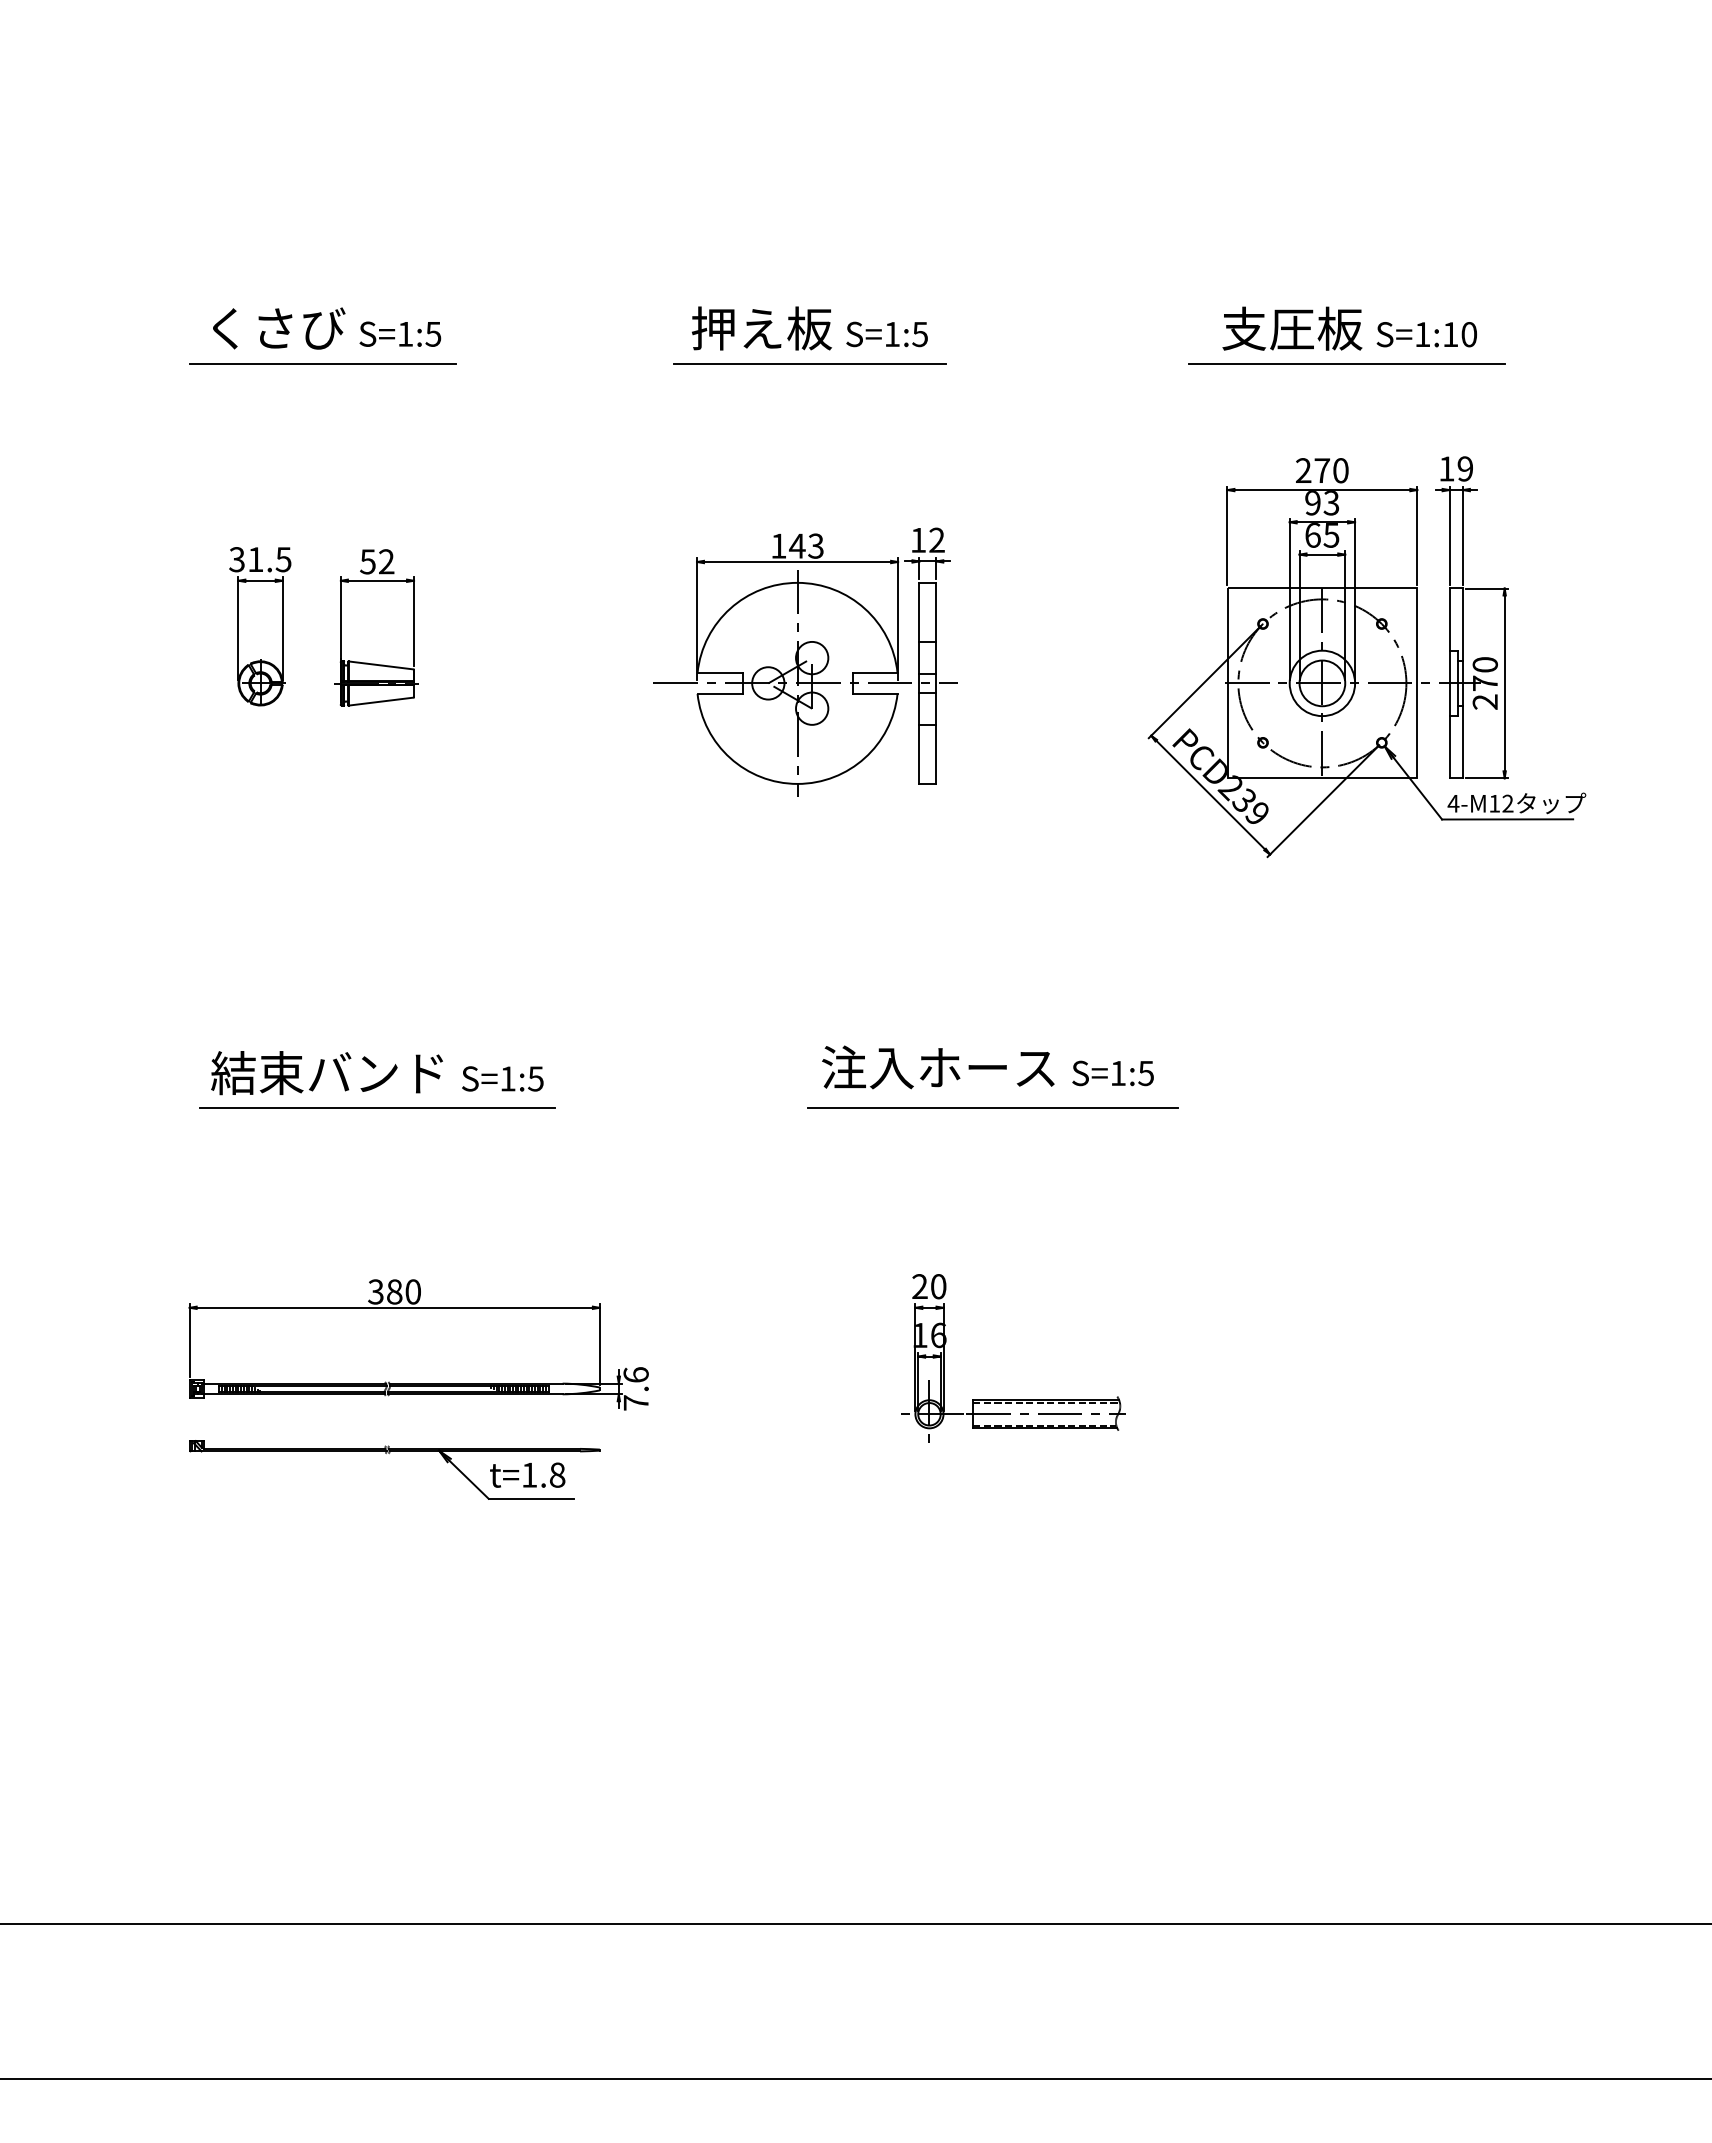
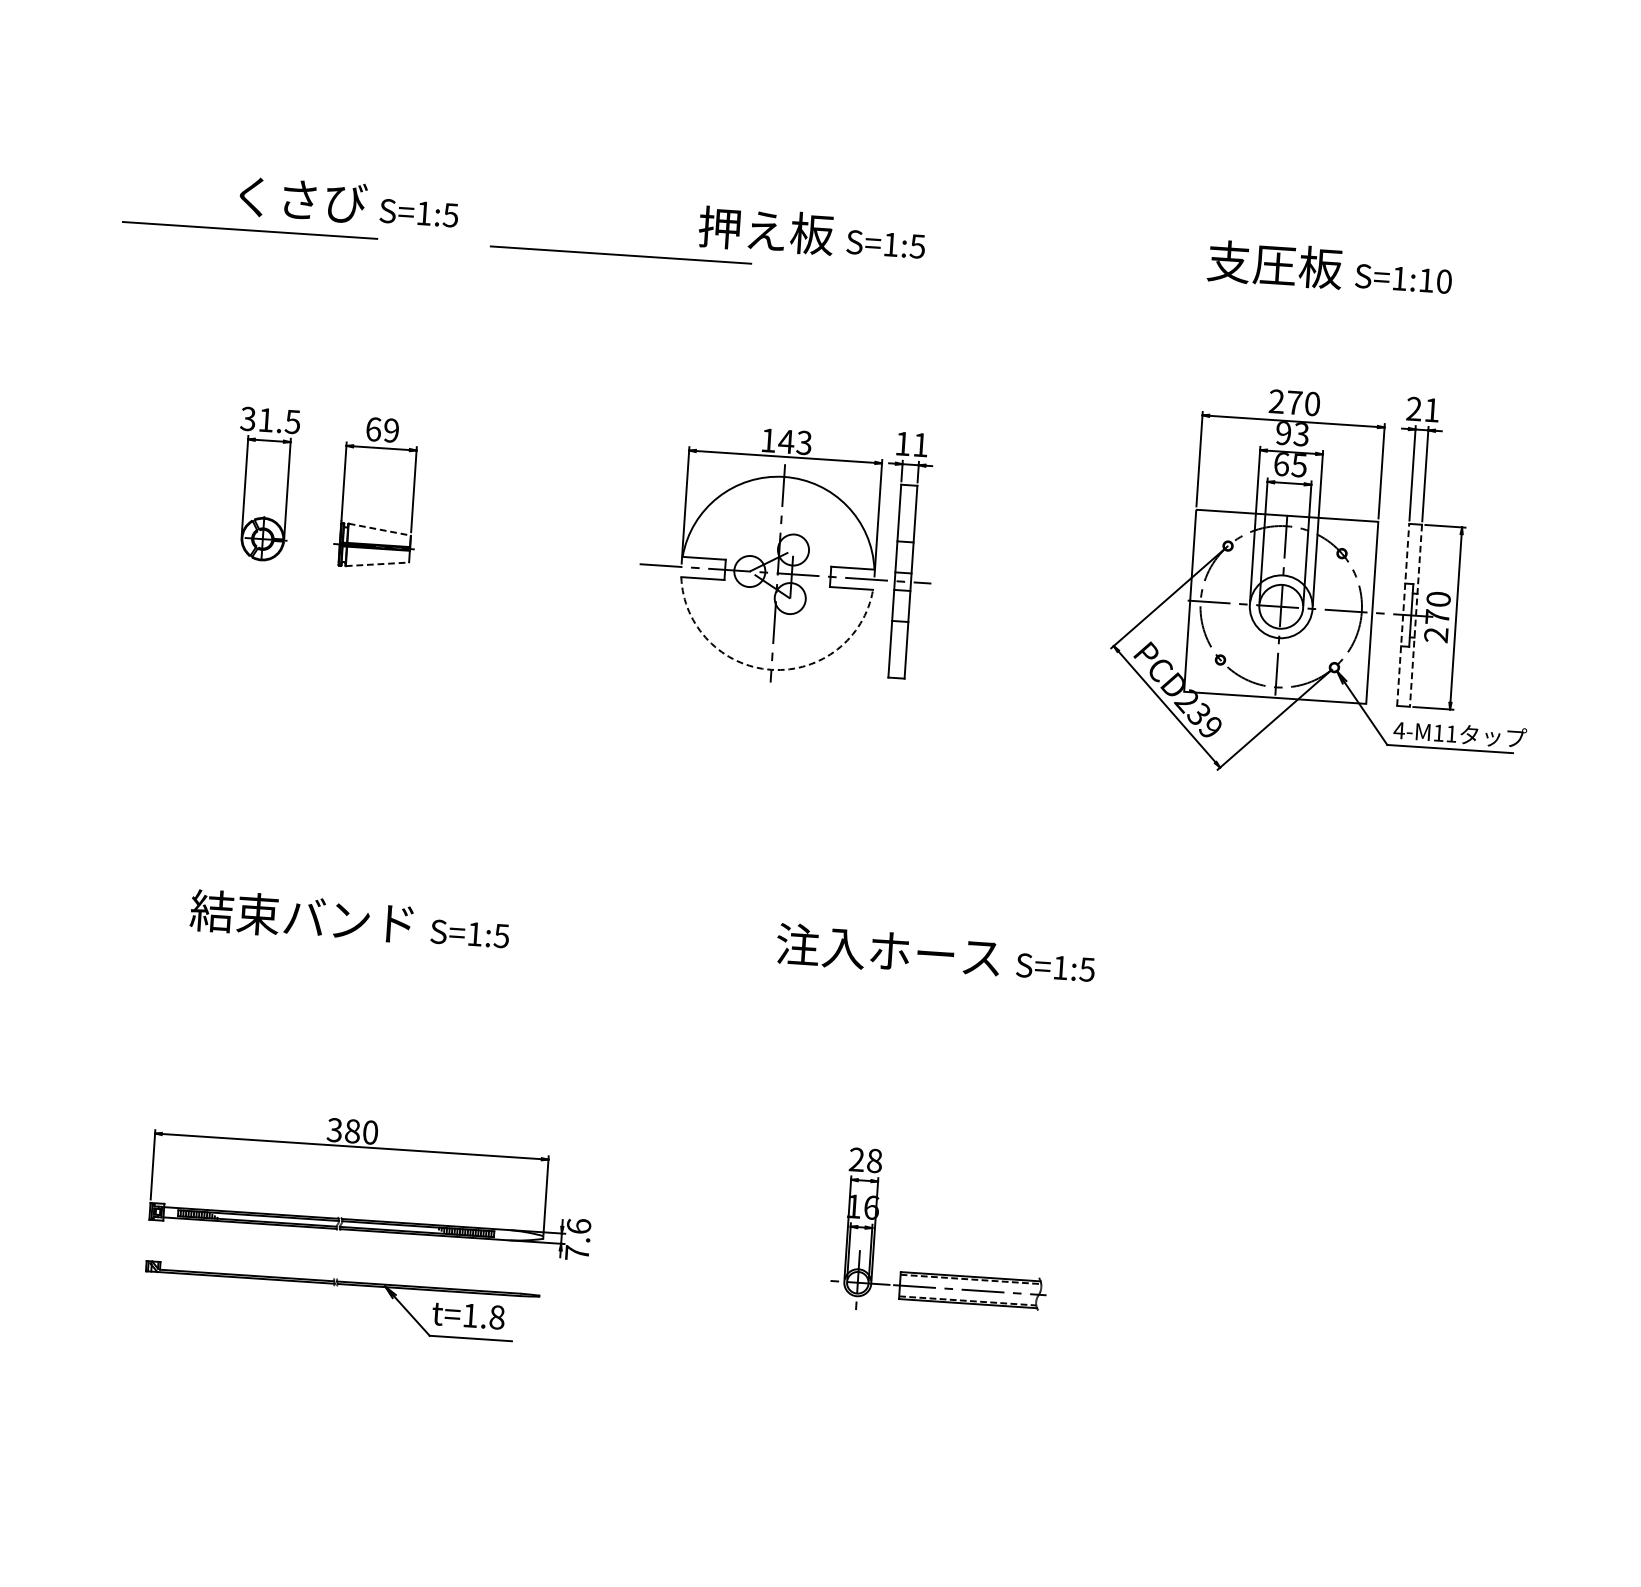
line: (322, 363) -> (249, 230), moved
line: (809, 363) -> (620, 254), moved
line: (1346, 363) -> (1324, 301), removed
text: (1455, 468) -> (1422, 409), 19 -> 21
text: (936, 539) -> (920, 444), 12 -> 11
text: (377, 561) -> (382, 429), 52 -> 69
line: (381, 665) -> (379, 529), solid -> dashed
line: (1449, 683) -> (1403, 615), solid -> dashed
line: (1462, 683) -> (1415, 615), solid -> dashed
line: (381, 701) -> (377, 564), solid -> dashed
arc: (797, 783) -> (771, 669), solid -> dashed
text: (1507, 803) -> (1451, 733), 4-M12 -> 4-M11
line: (377, 1108) -> (347, 954), removed
line: (992, 1108) -> (937, 993), removed
text: (938, 1286) -> (874, 1160), 20 -> 28

